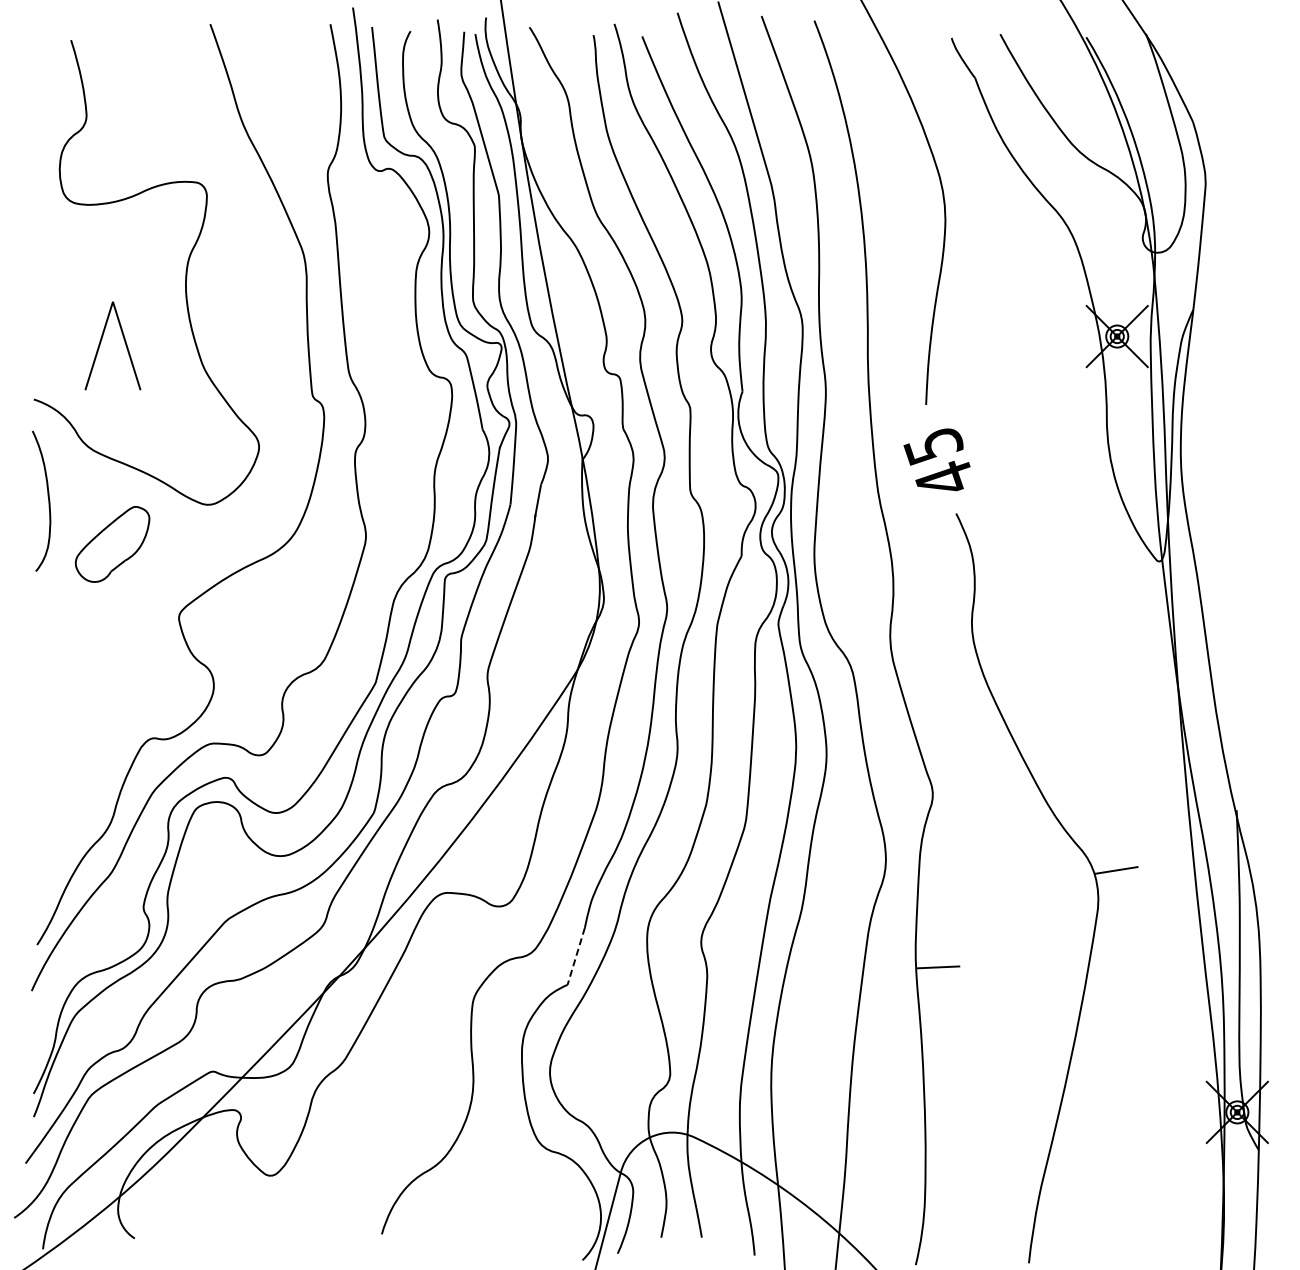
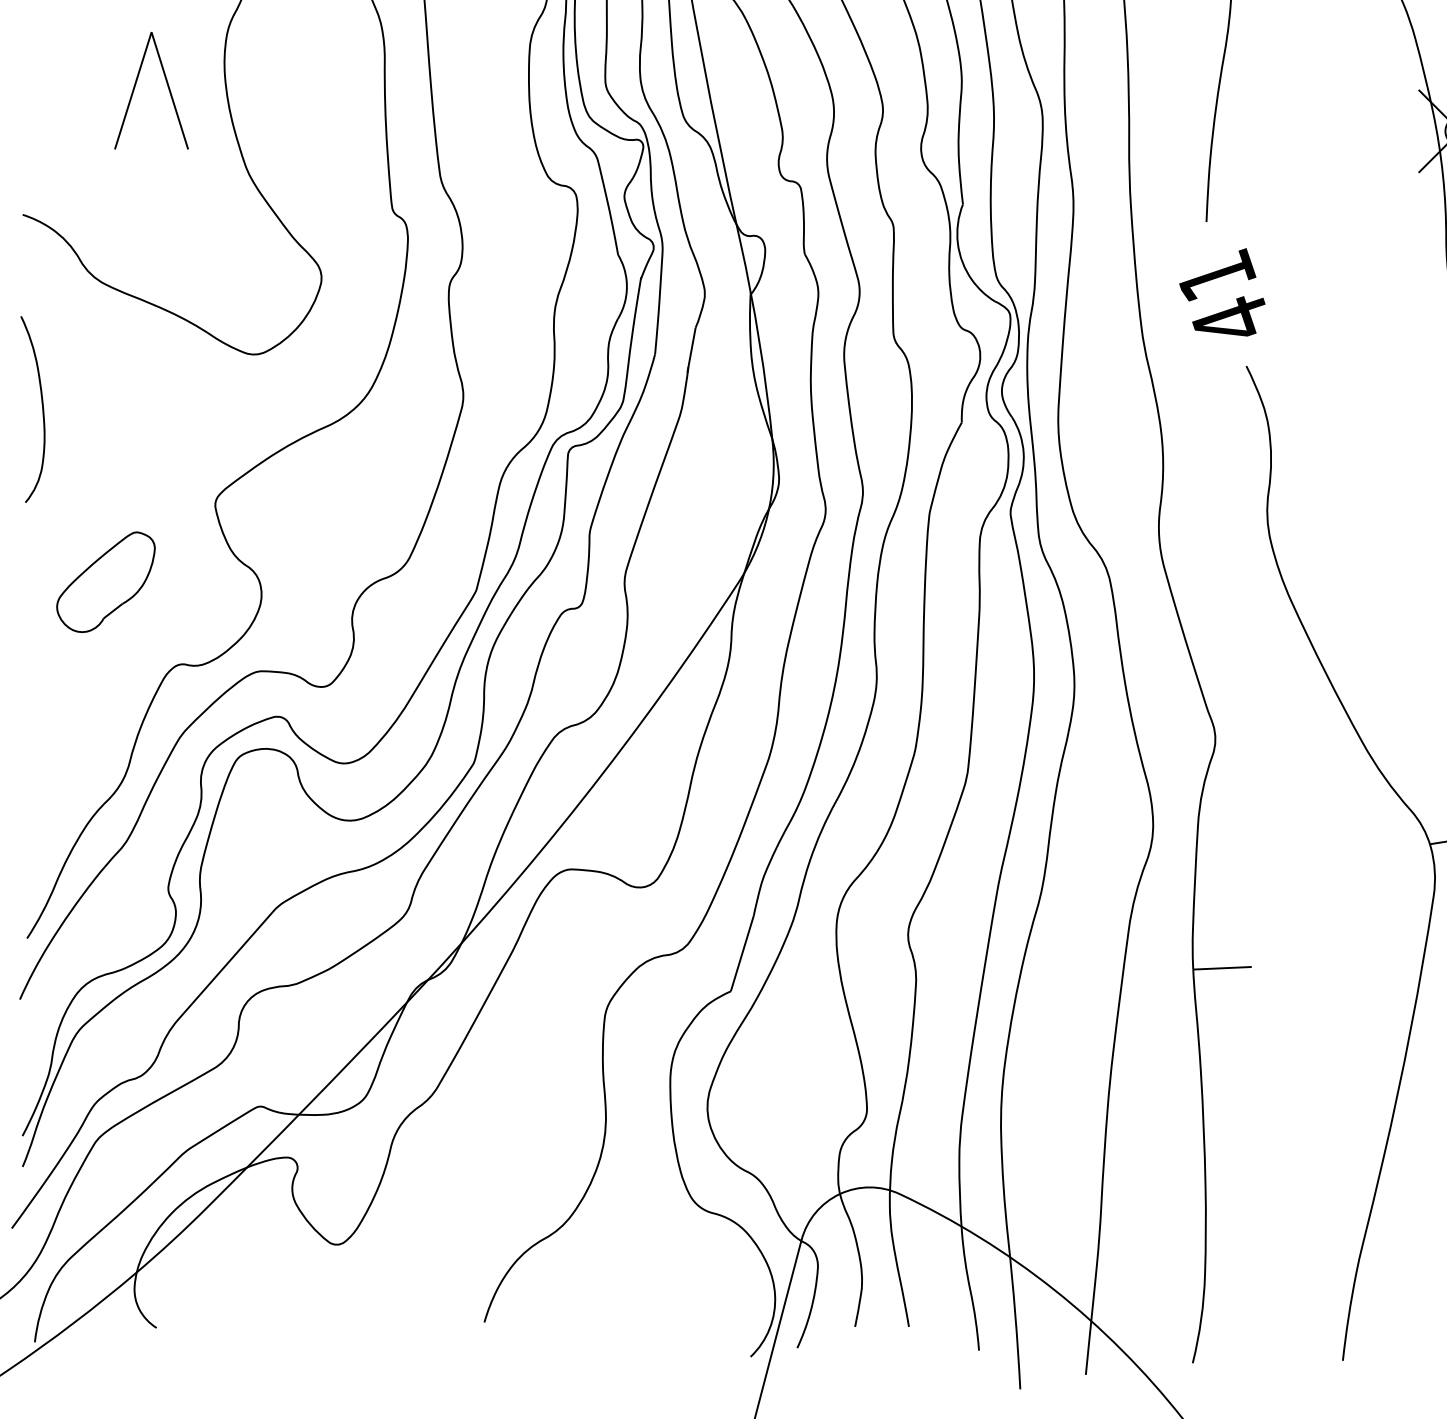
part: (101, 342) -> (136, 86), moved
text: (933, 444) -> (1216, 274), 45 -> 41
curve: (48, 500) -> (42, 408), moved
part: (112, 544) -> (105, 582), moved
line: (576, 956) -> (742, 953), dashed -> solid

